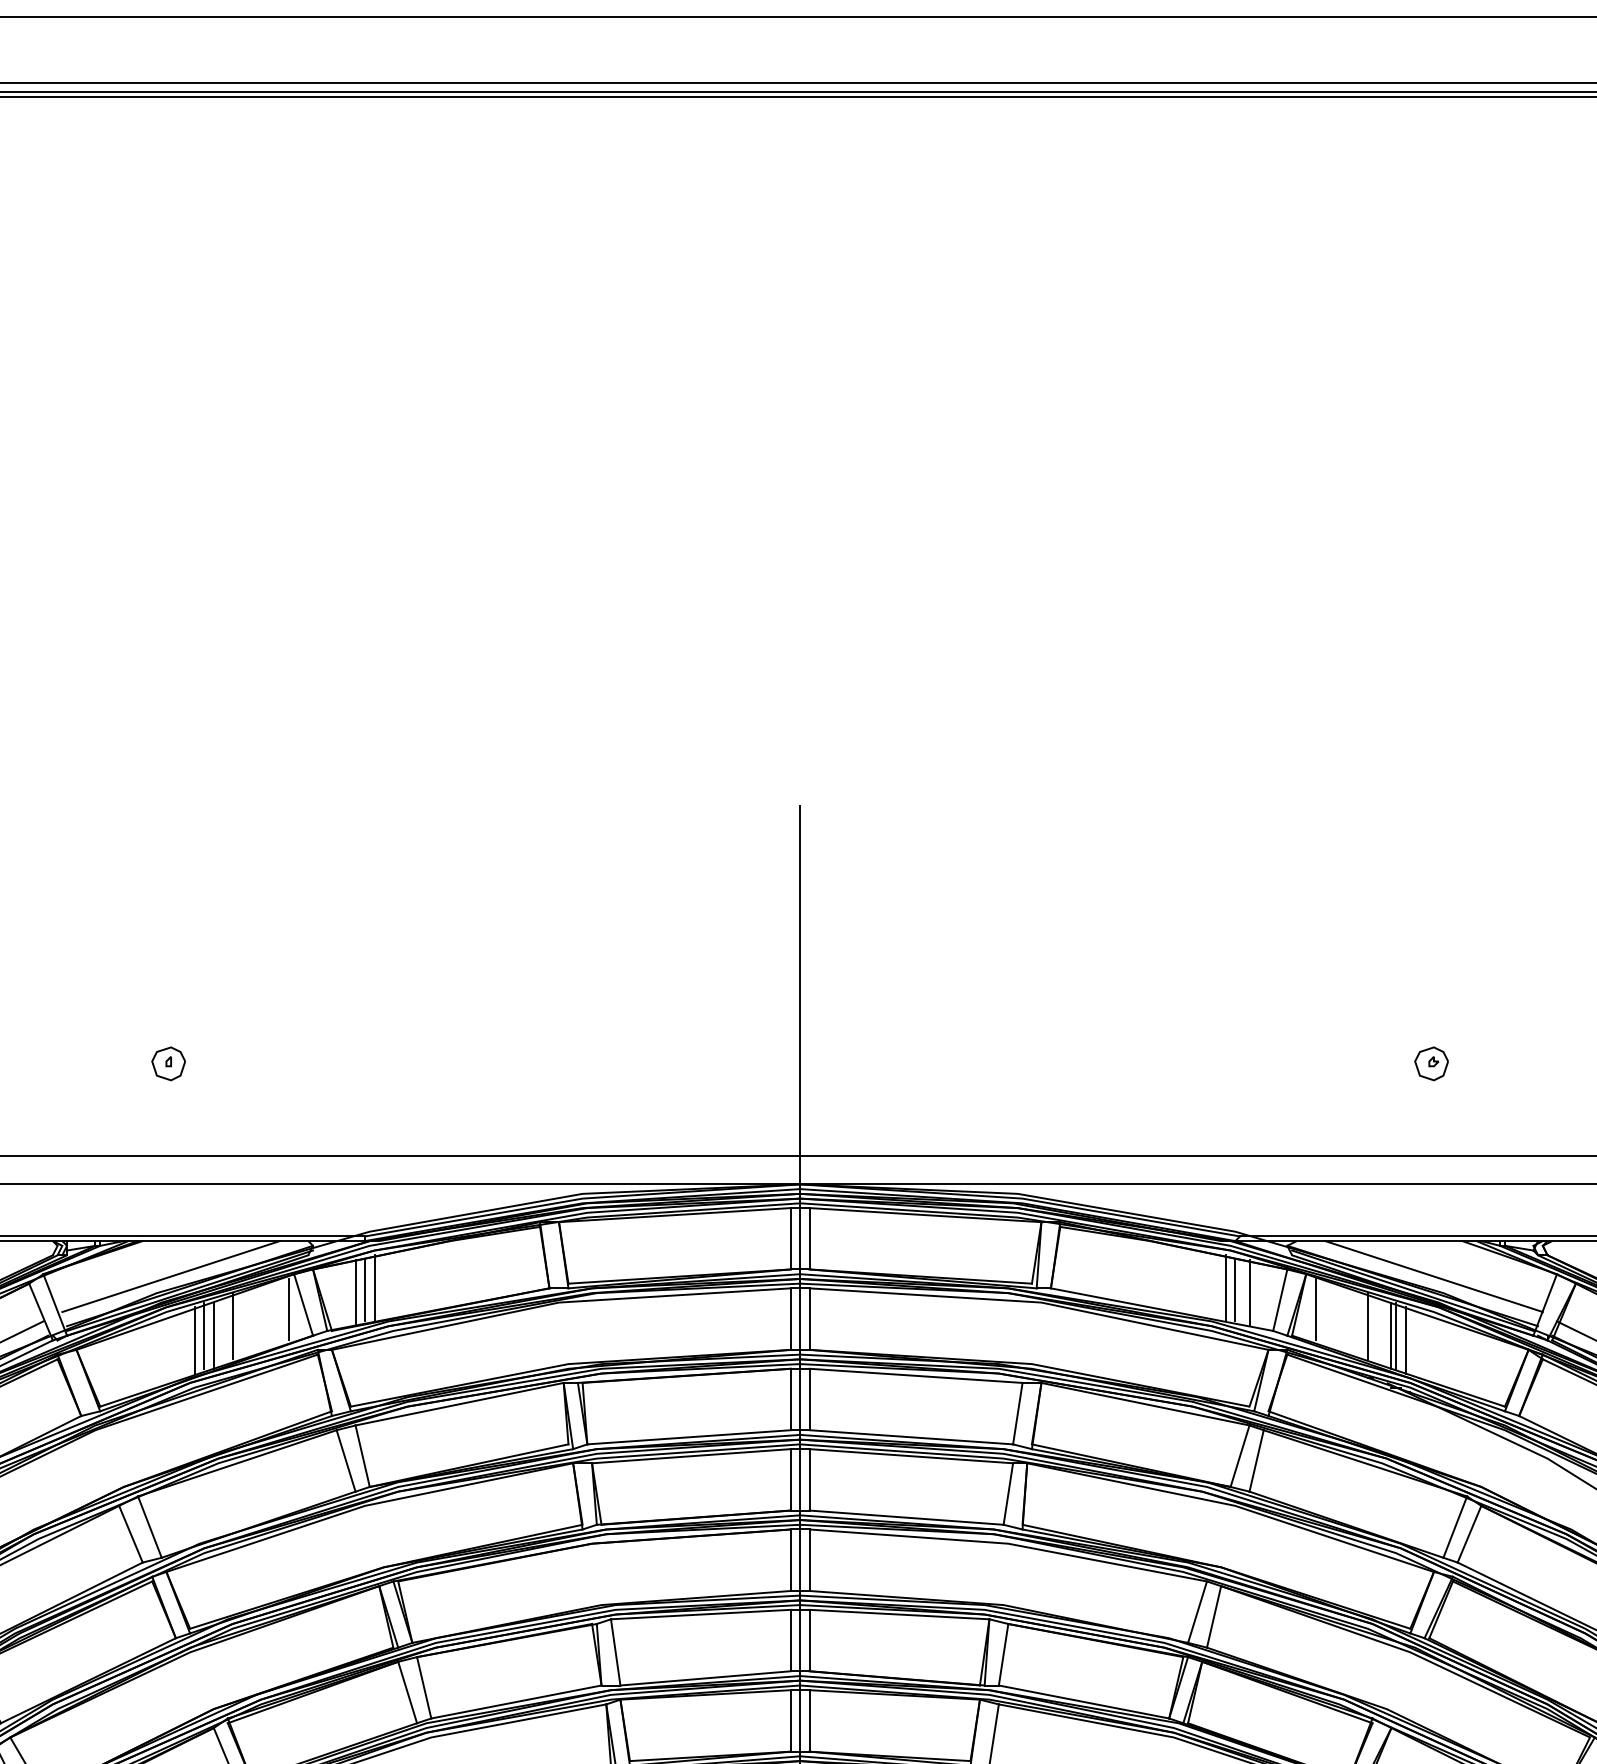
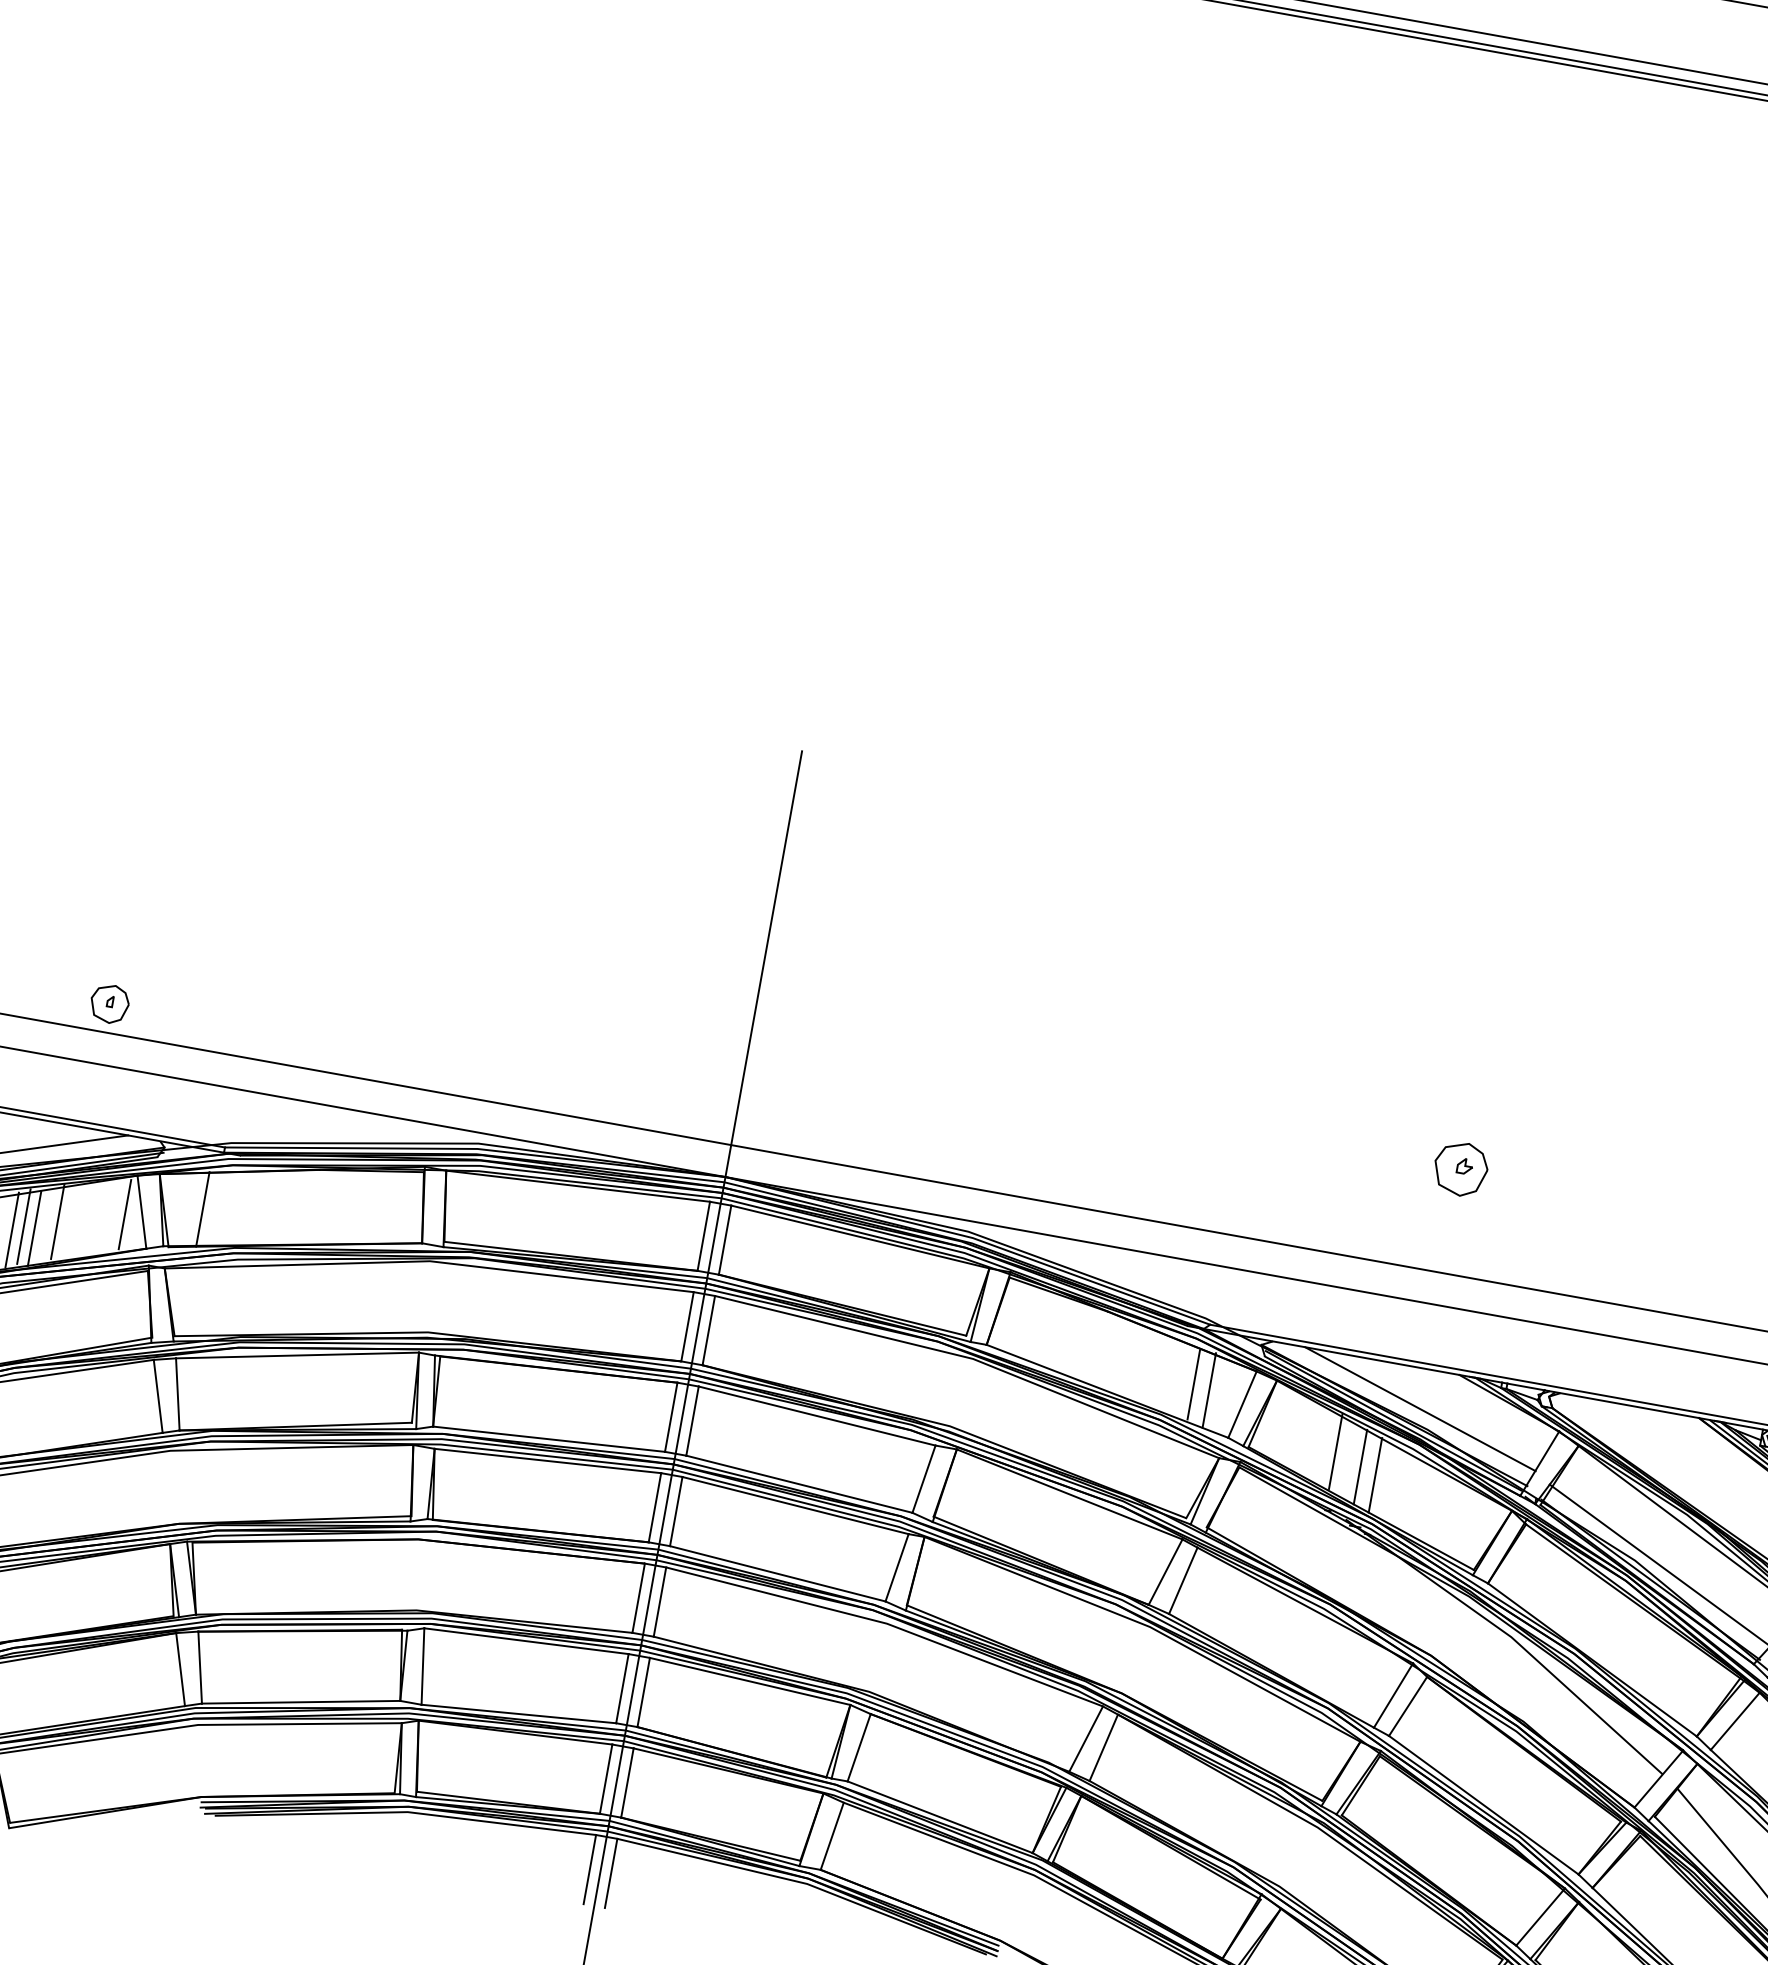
part: (168, 1063) -> (109, 1003), moved
part: (1431, 1063) -> (1460, 1168), size x1.4
line: (374, 1288) -> (225, 1207), removed
line: (1225, 1288) -> (1183, 1380), removed
line: (365, 1290) -> (214, 1208), removed
line: (1315, 1309) -> (1280, 1422), removed
line: (1396, 1335) -> (1366, 1467), removed

